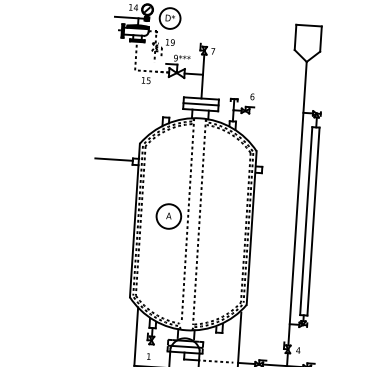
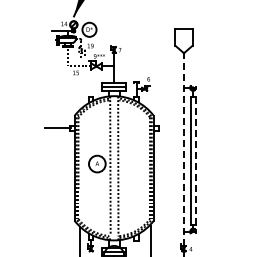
line: (296, 203) -> (183, 149), solid -> dashed
line: (313, 222) -> (195, 161), solid -> dashed

